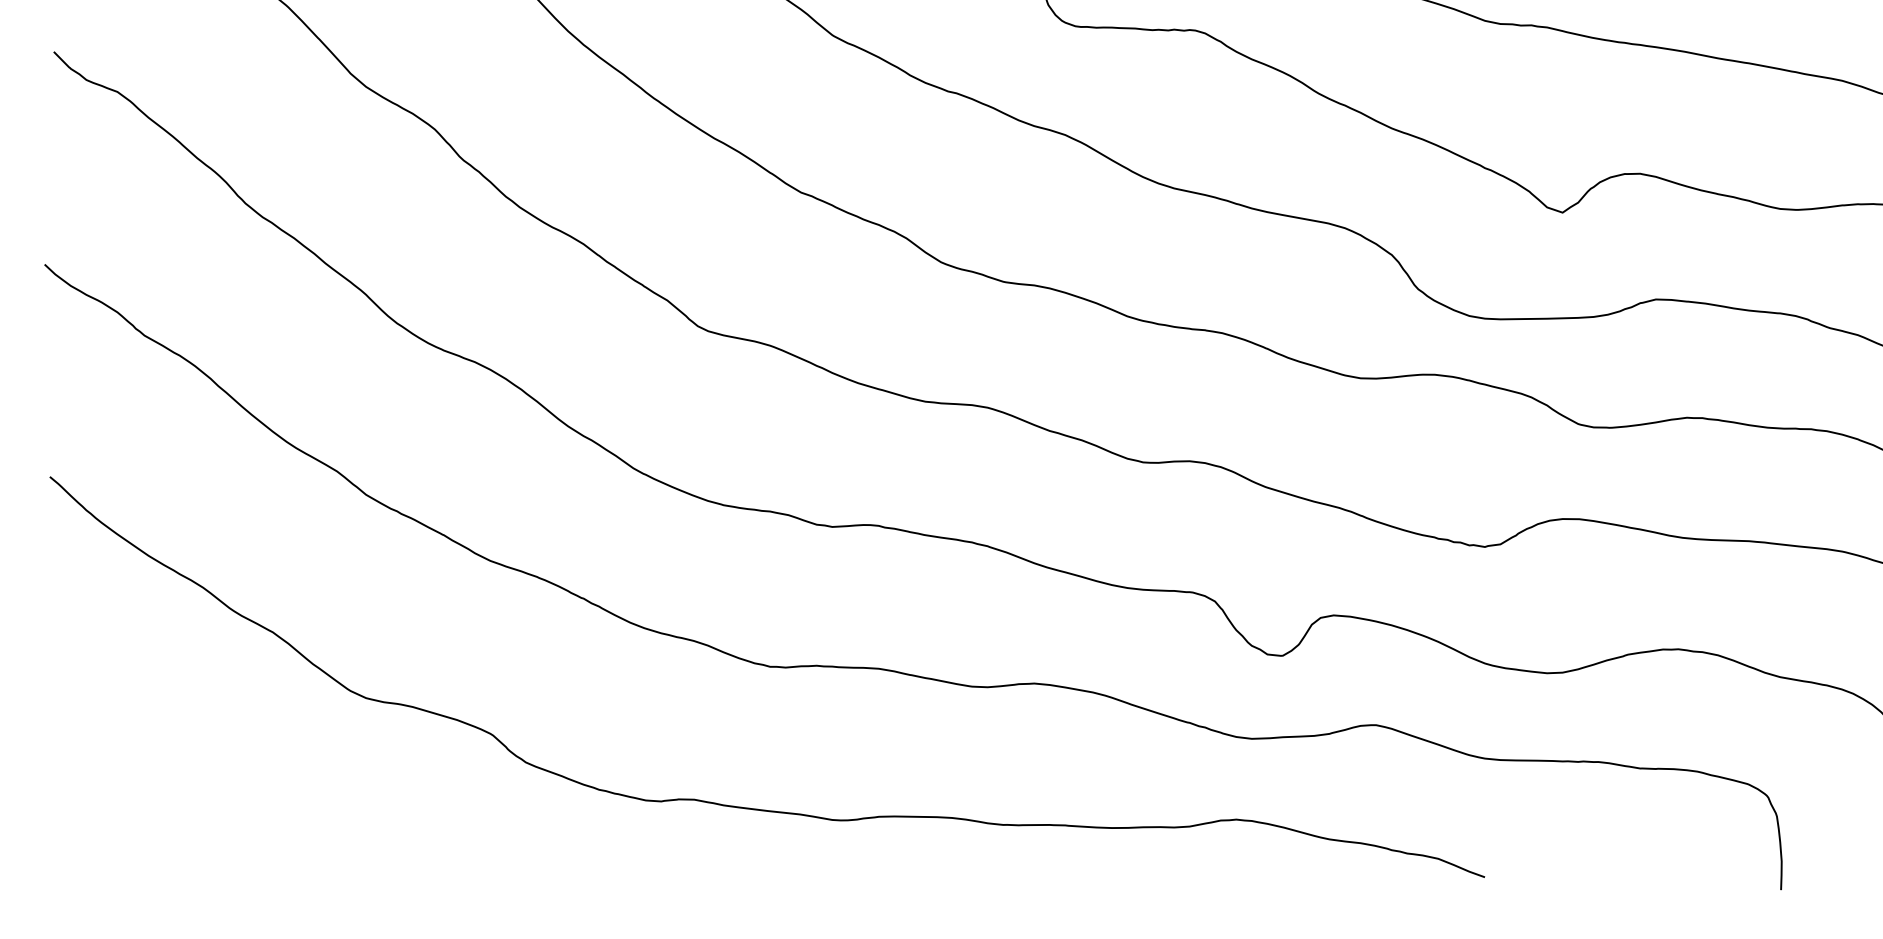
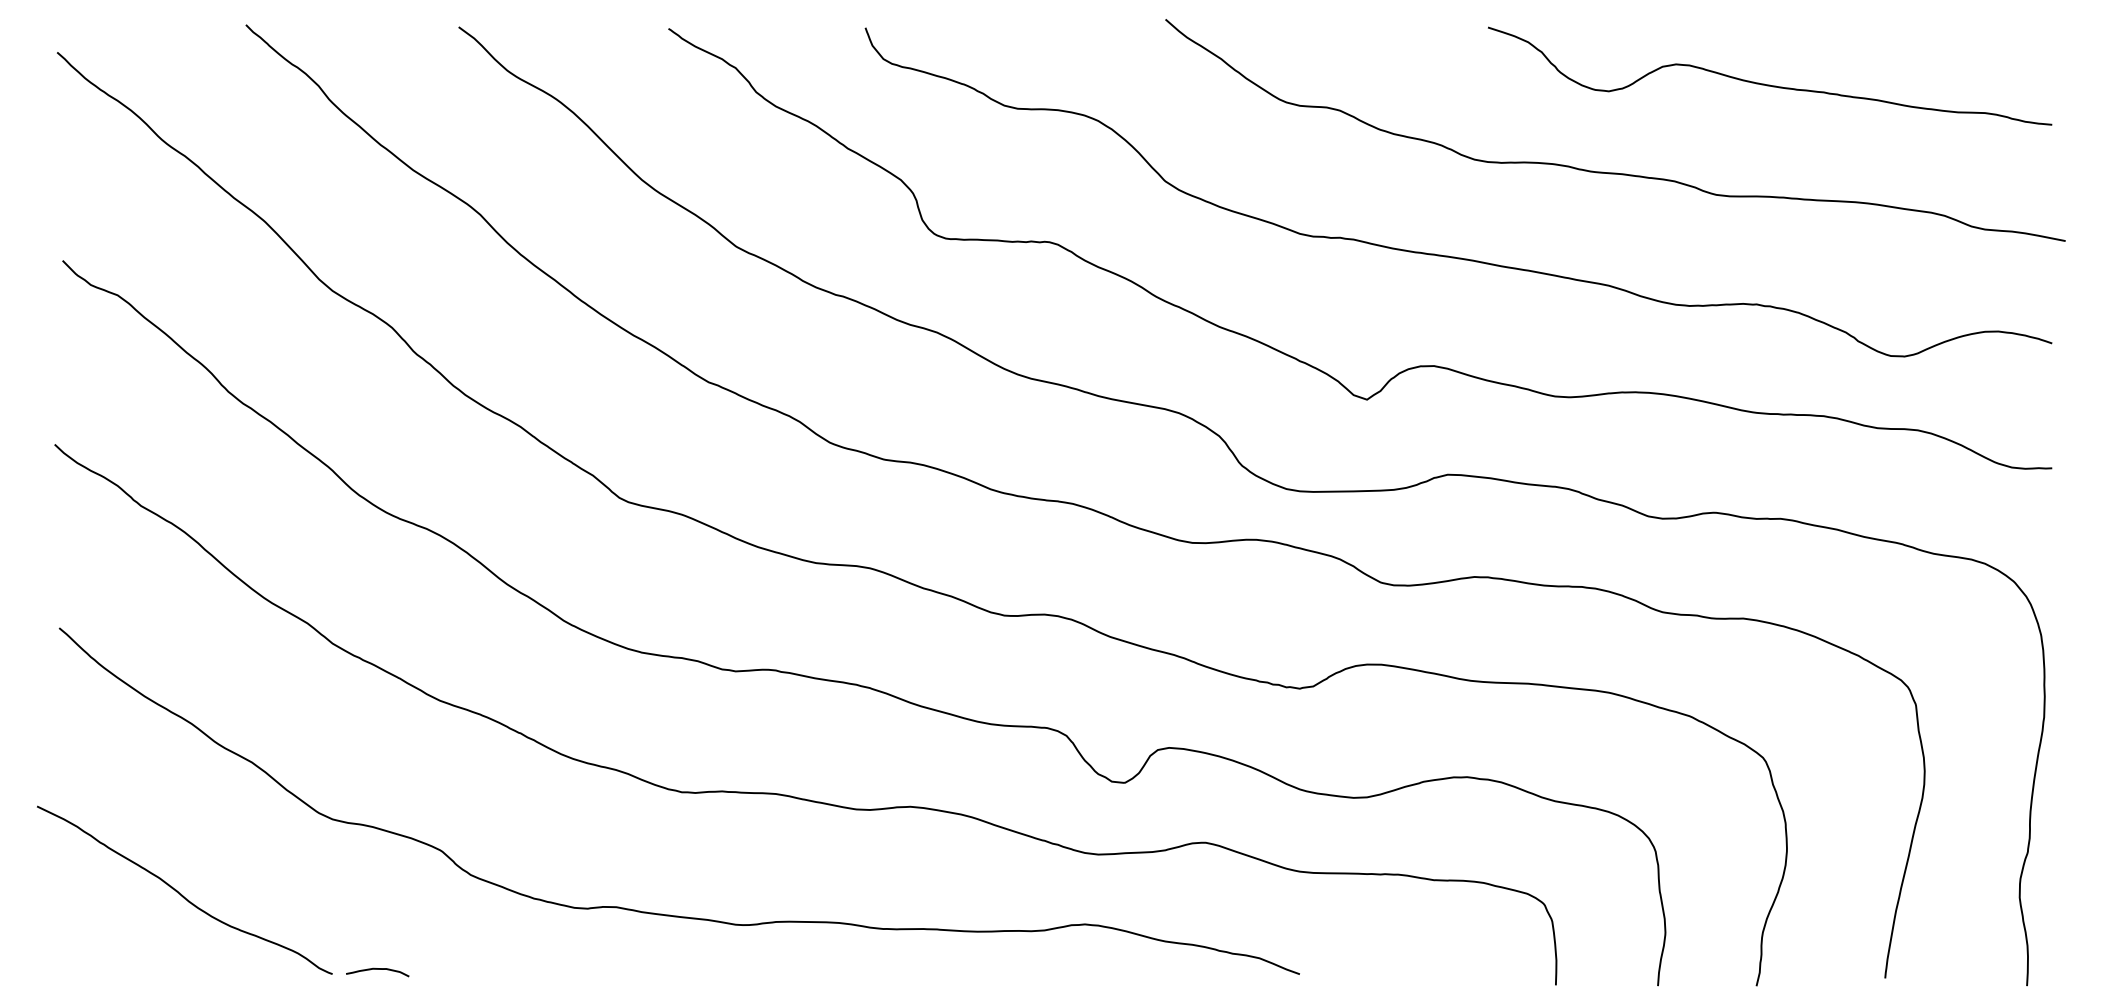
curve: (192, 785) -> (182, 894), added
curve: (418, 871) -> (377, 969), added

